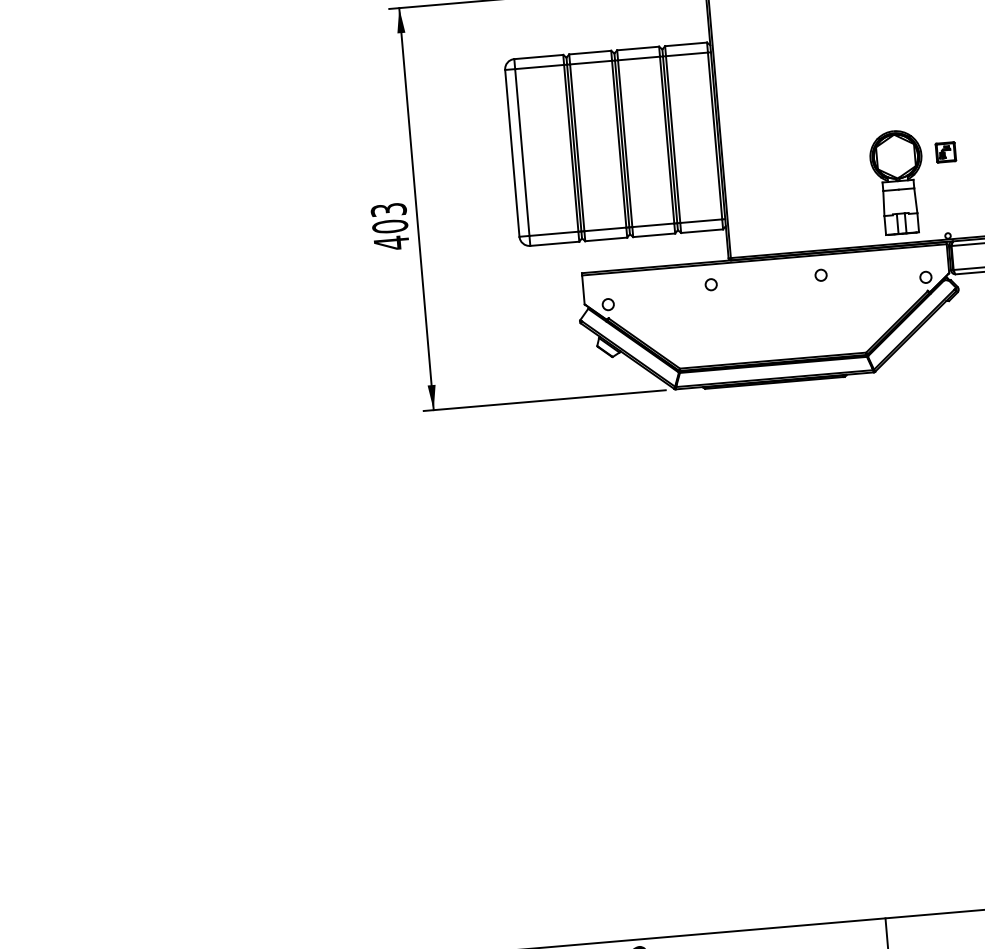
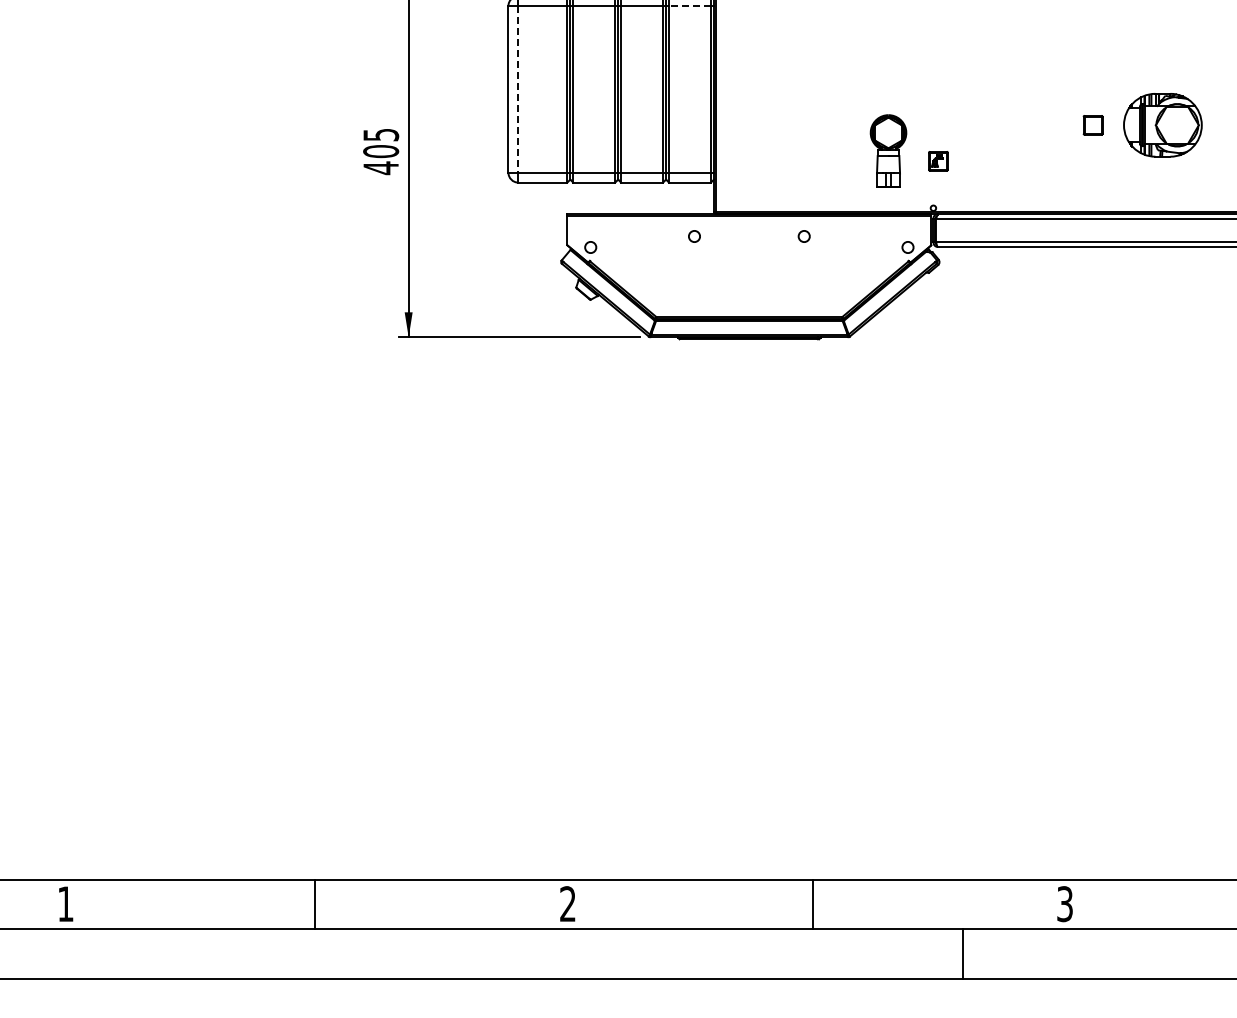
line: (687, 54) -> (690, 6), solid -> dashed
line: (522, 152) -> (518, 89), solid -> dashed
part: (945, 152) -> (938, 161), moved
part: (898, 181) -> (888, 150), size x0.7
text: (388, 209) -> (380, 134), 403 -> 405

